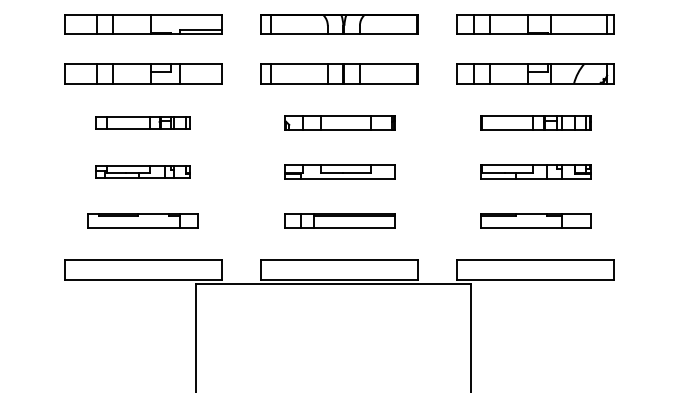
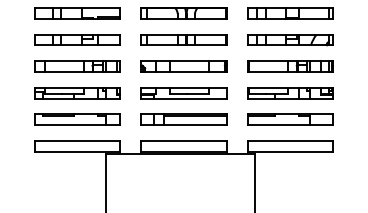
part: (142, 122) -> (77, 66), size x1.67
part: (338, 122) -> (183, 66), size x1.43
part: (536, 122) -> (290, 66), size x1.43
part: (142, 172) -> (77, 93), size x1.67
part: (338, 172) -> (183, 93), size x1.43
part: (536, 172) -> (290, 93), size x1.43
part: (142, 220) -> (77, 119), size x1.43
part: (338, 220) -> (183, 119), size x1.43
part: (536, 220) -> (290, 119), size x1.43

